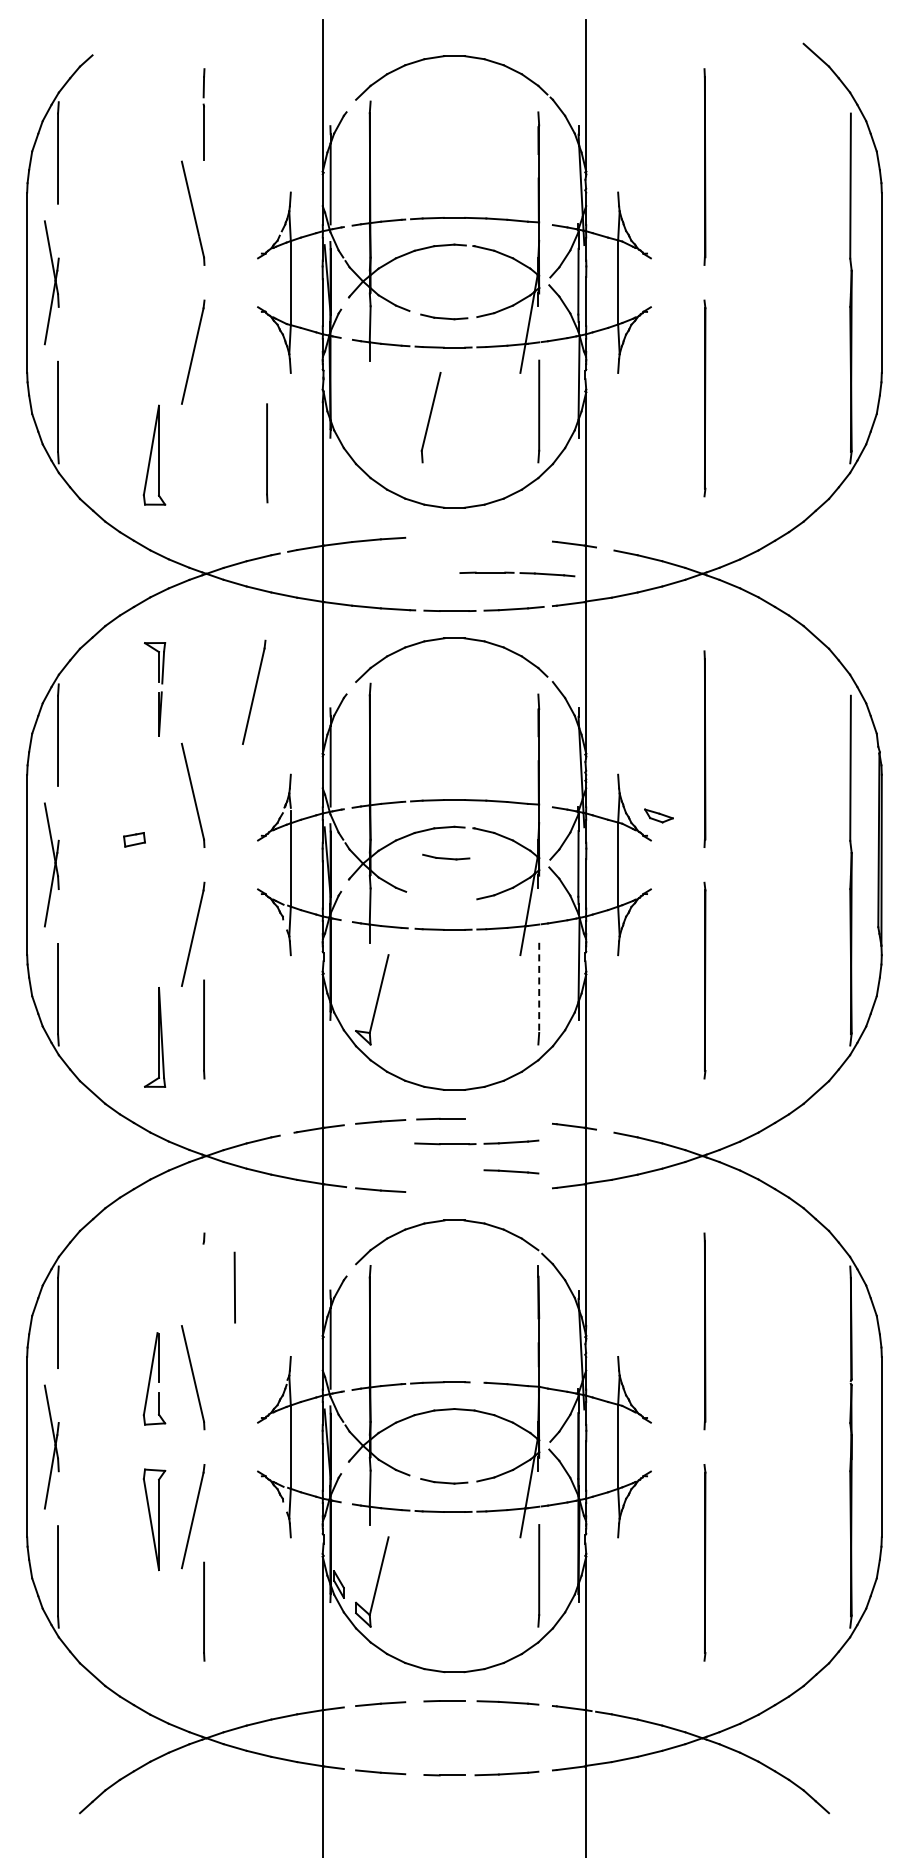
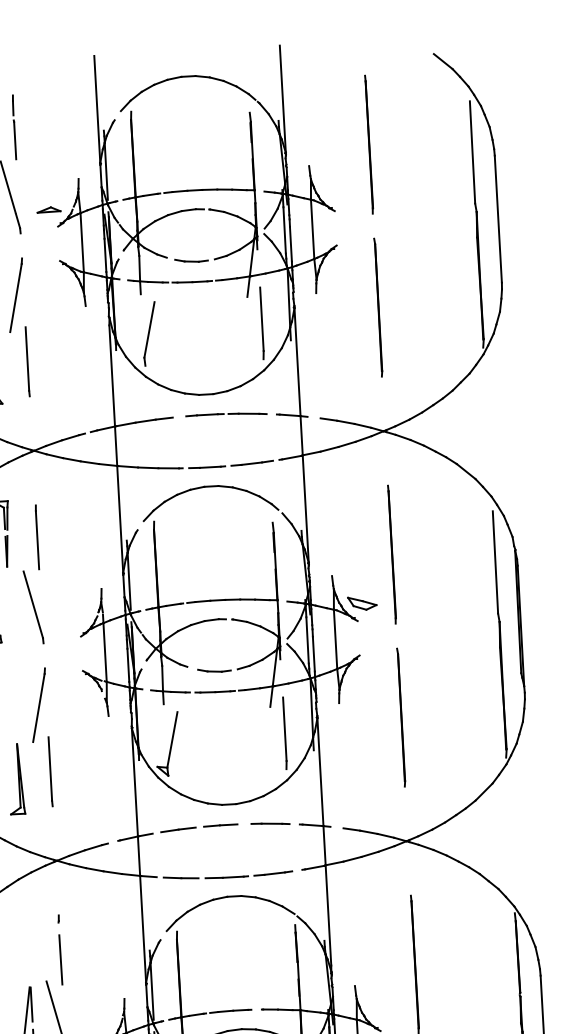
part: (246, 233) -> (49, 209), added
part: (430, 417) -> (149, 333), moved
line: (267, 453) -> (27, 361), moved
part: (517, 574) -> (226, 415), moved
line: (254, 691) -> (72, 531), removed
line: (204, 696) -> (37, 537), added
part: (658, 815) -> (362, 603), size x1.43
part: (446, 856) -> (214, 670), moved
line: (539, 988) -> (285, 729), dashed -> solid
part: (476, 1142) -> (248, 875), moved
line: (511, 1171) -> (270, 823), moved
line: (234, 1287) -> (60, 959), moved

